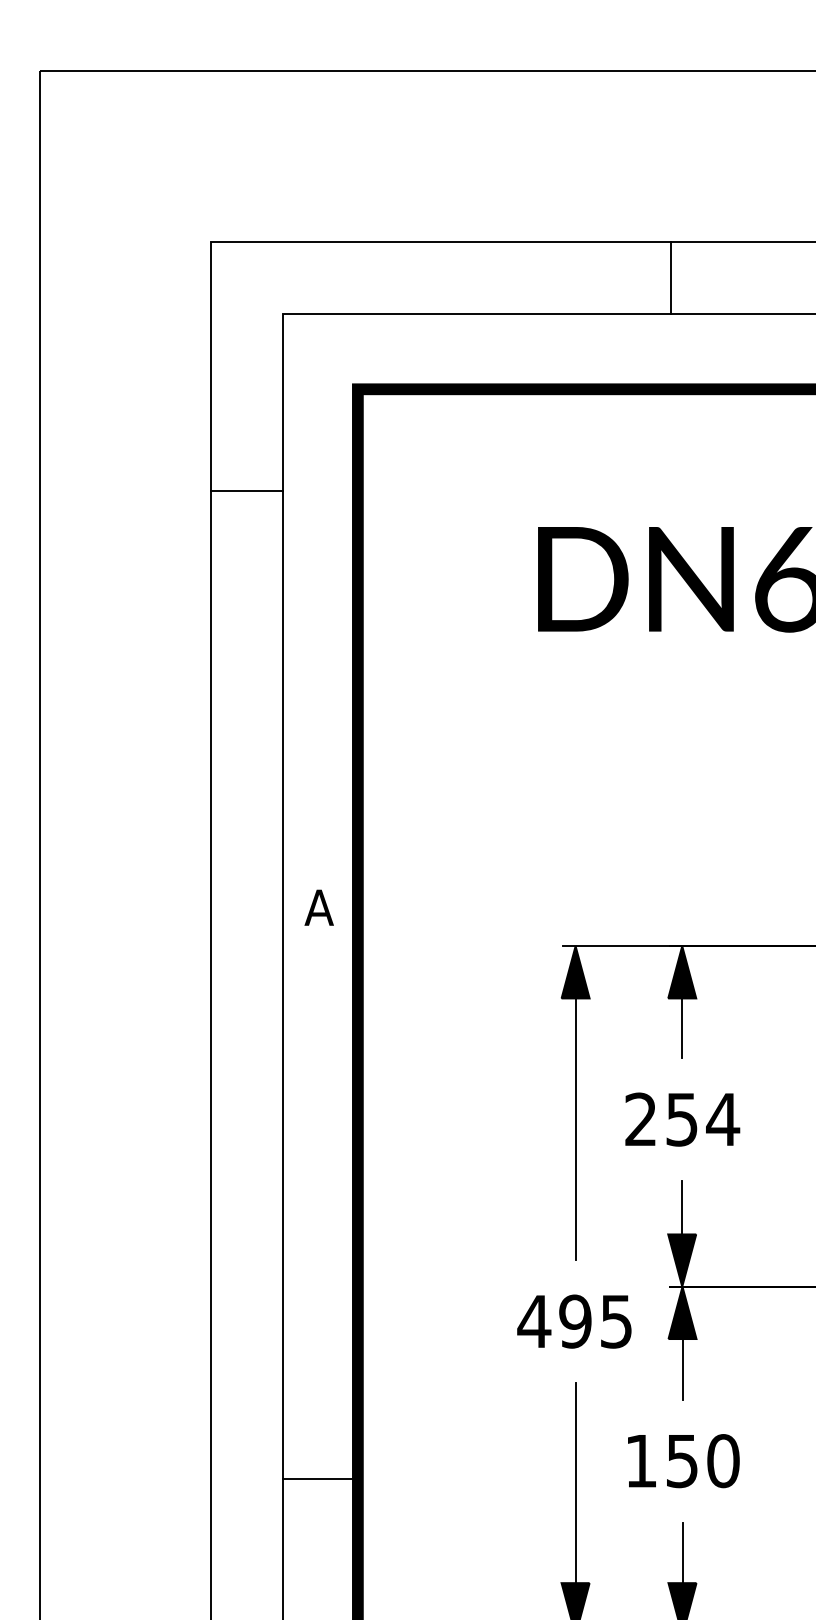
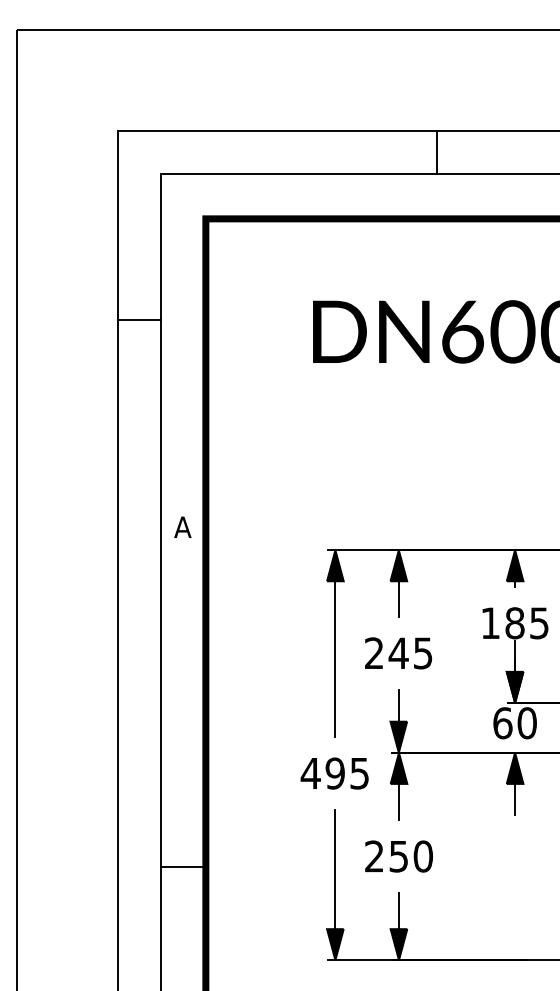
line: (669, 277) -> (436, 152), moved
line: (246, 491) -> (139, 319), moved
text: (701, 1119) -> (410, 653), 254 -> 245
text: (641, 1461) -> (374, 856), 150 -> 250

